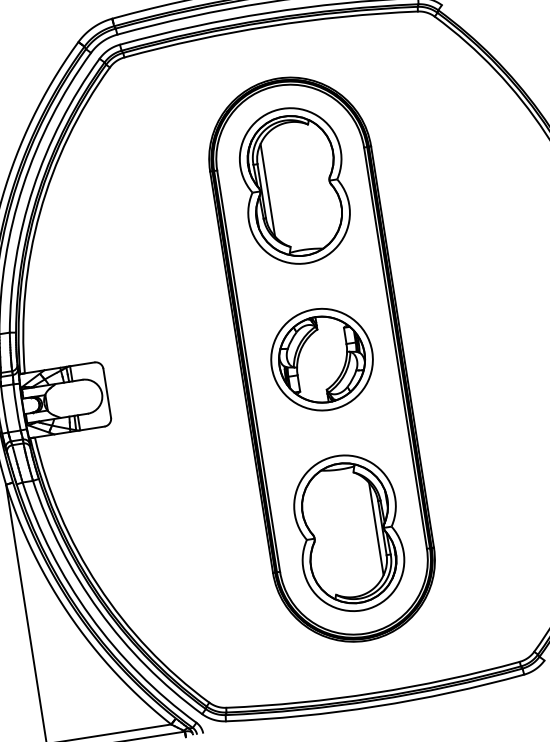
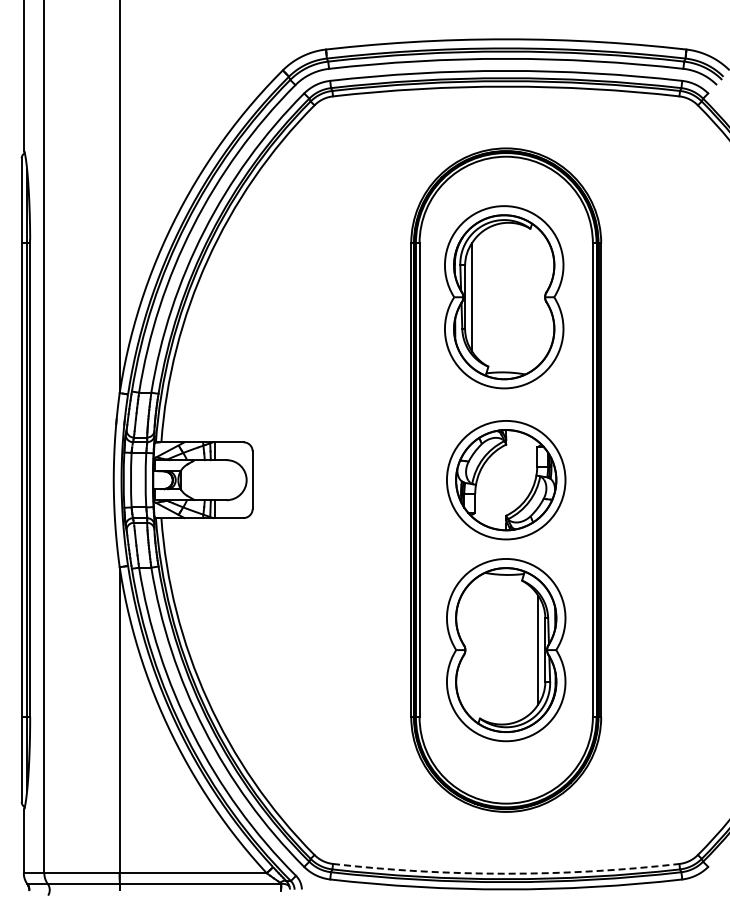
part: (295, 186) -> (504, 297), moved
part: (349, 533) -> (506, 650), moved
arc: (374, 692) -> (506, 873), solid -> dashed

